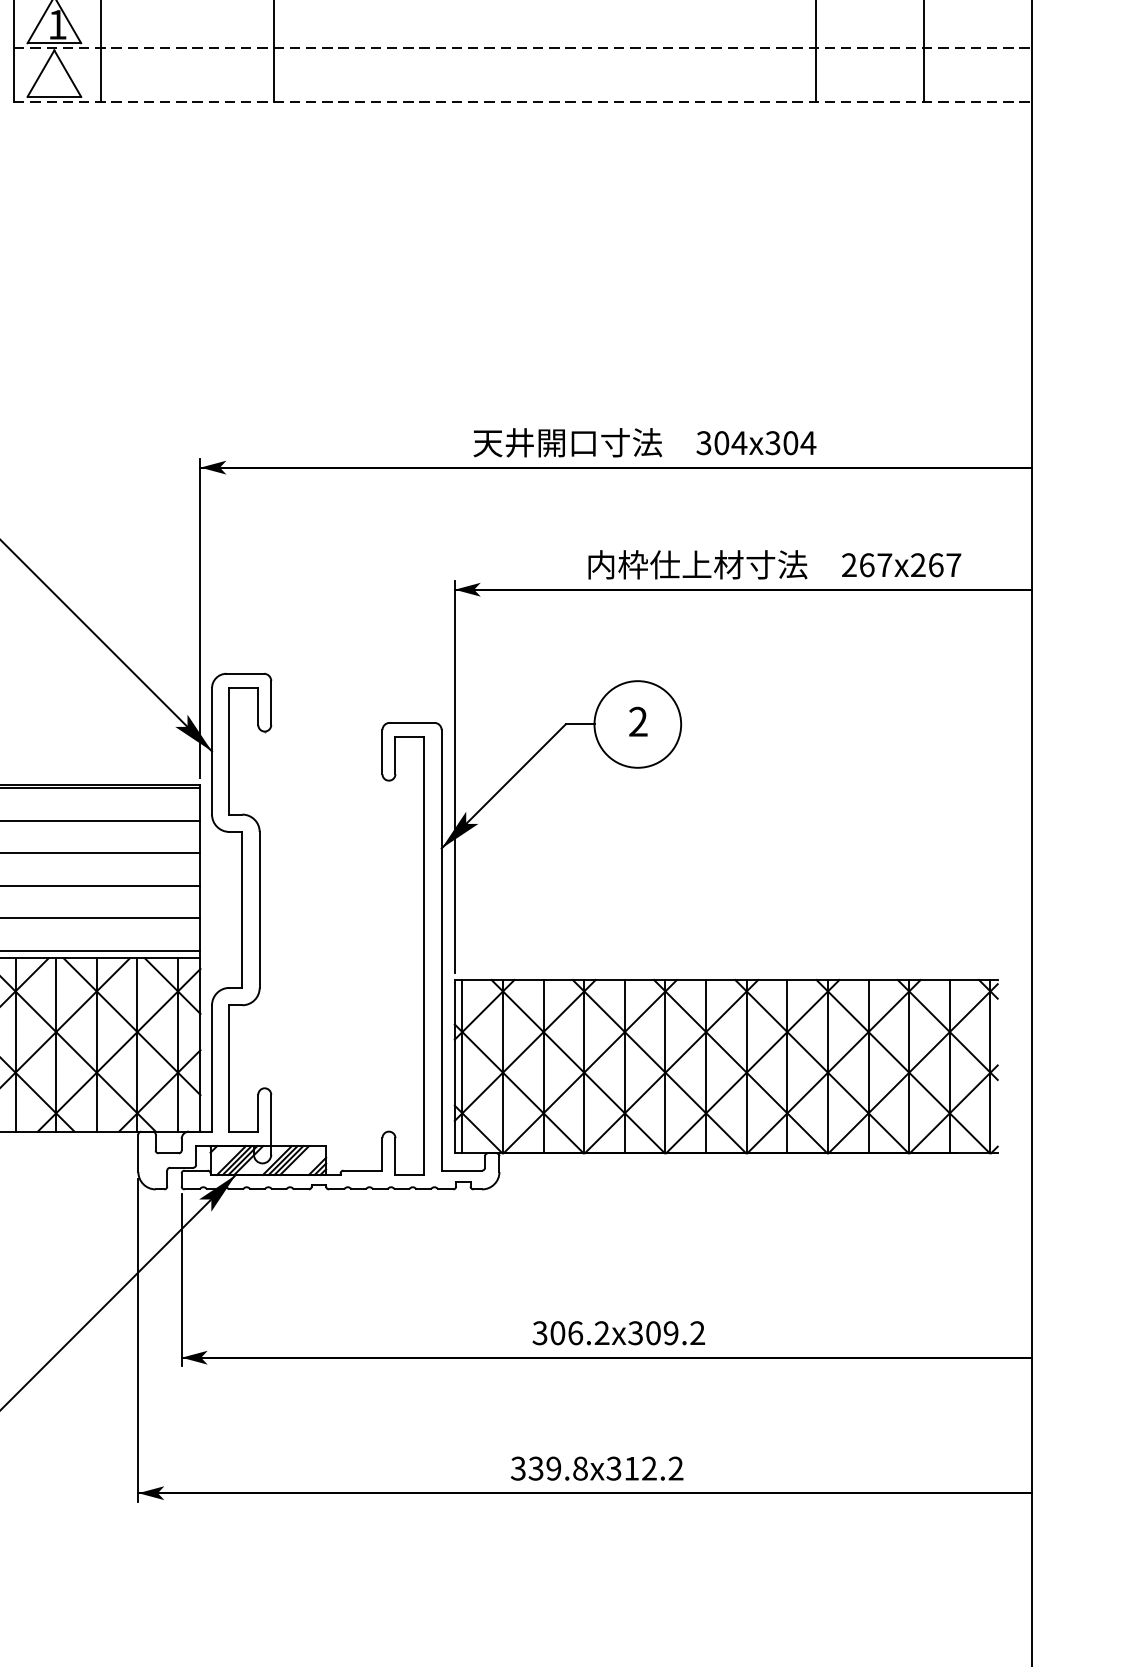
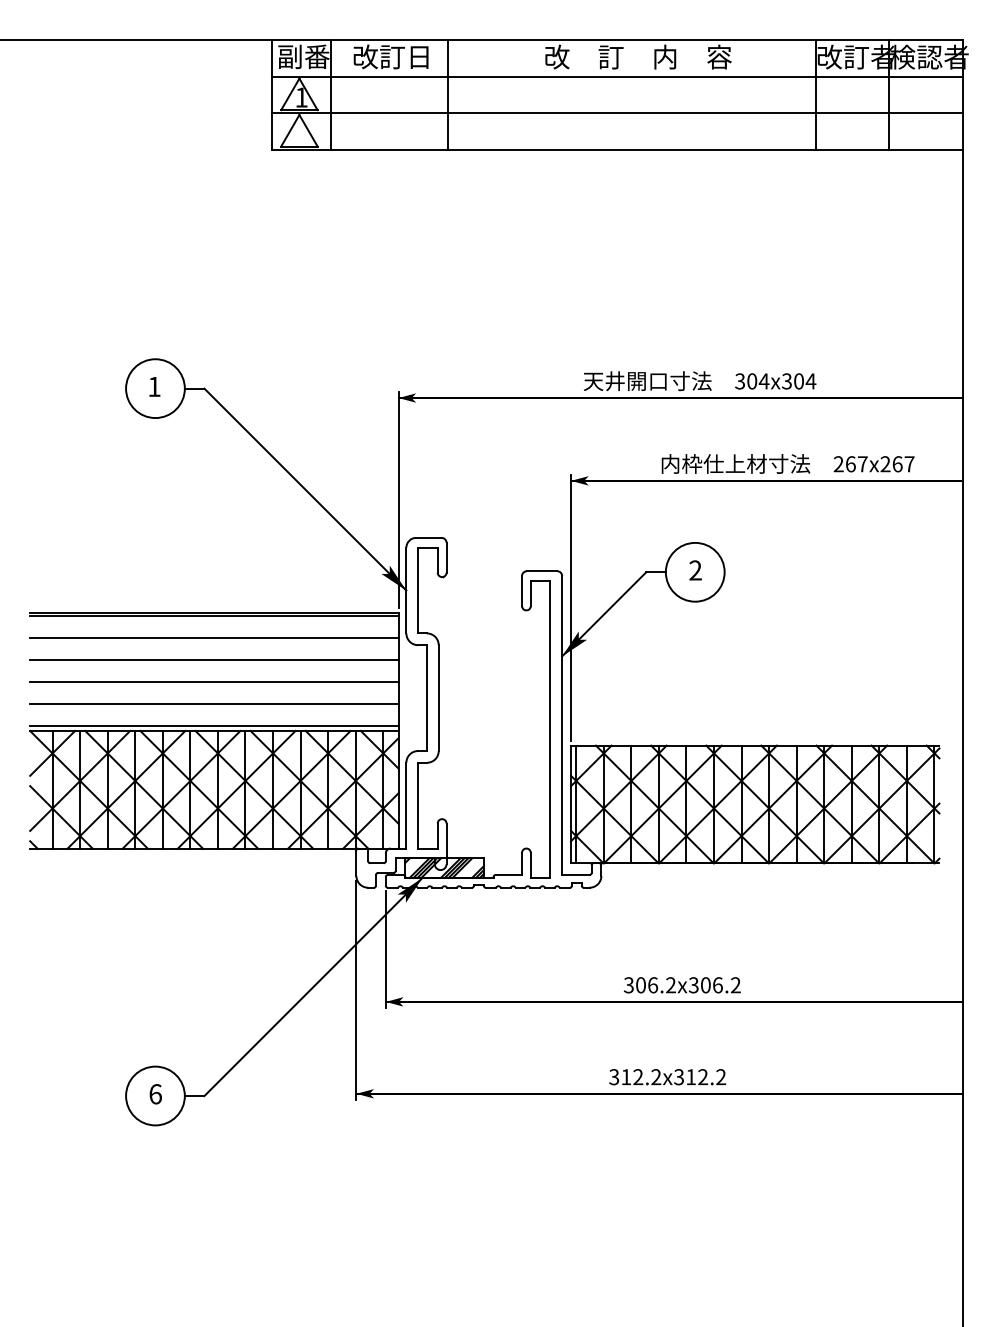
line: (524, 48) -> (618, 113), dashed -> solid
line: (524, 102) -> (618, 150), dashed -> solid
text: (670, 1333) -> (717, 985), 306.2x309.2 -> 306.2x306.2
text: (558, 1469) -> (641, 1077), 339.8x312.2 -> 312.2x312.2

